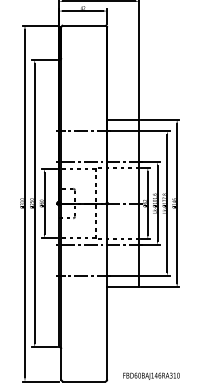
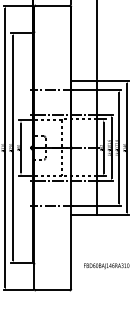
text: (151, 375) -> (106, 265), moved

